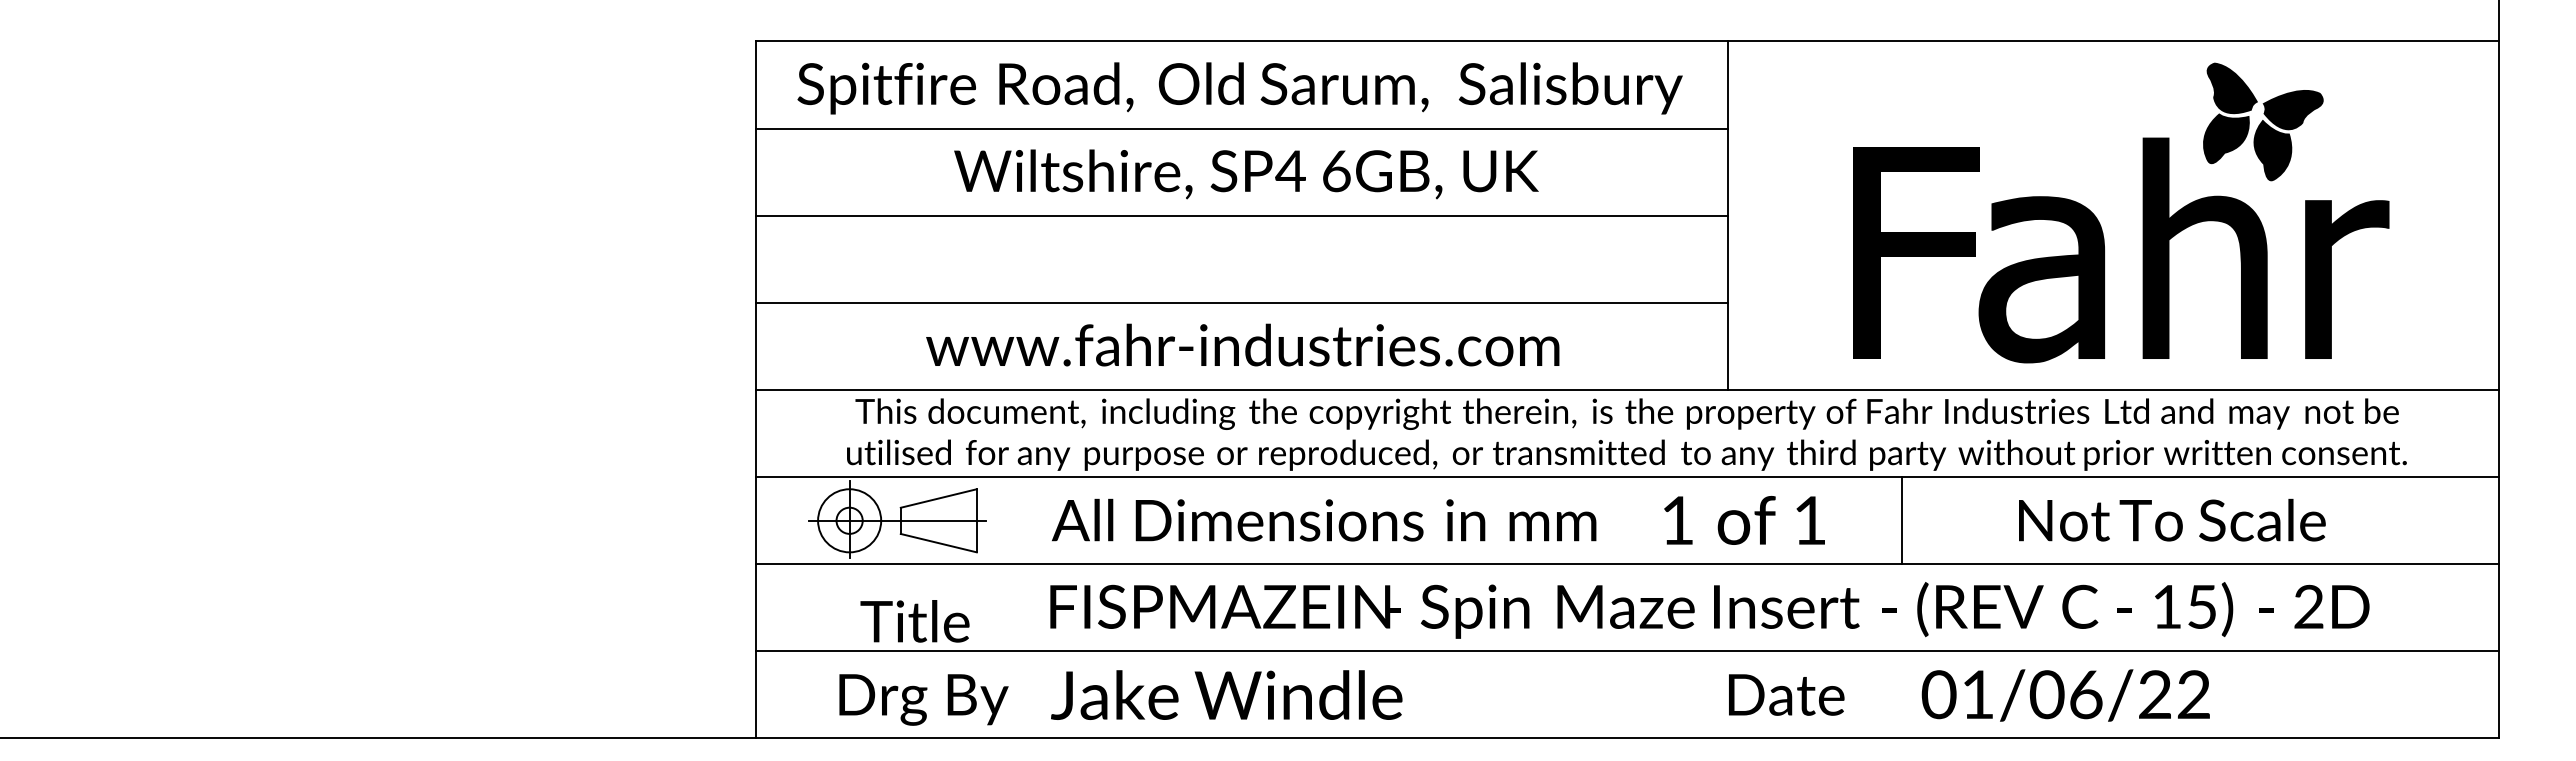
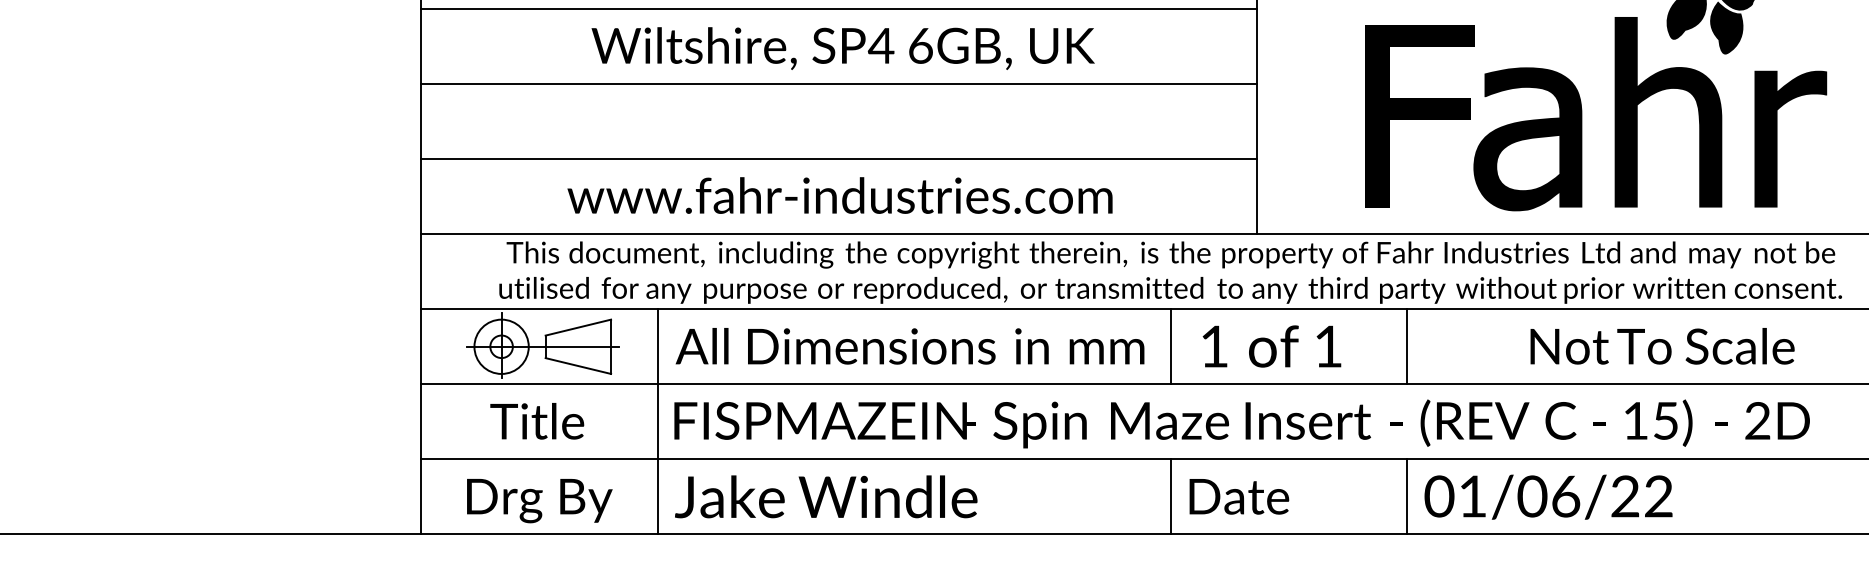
text: (2172, 519) -> (1662, 345), moved
line: (1627, 520) -> (1171, 346), added
line: (1030, 607) -> (657, 421), added
text: (914, 621) -> (536, 421), moved
line: (1627, 694) -> (1171, 496), added
text: (1786, 694) -> (1239, 496), moved
line: (1901, 694) -> (1407, 496), added
text: (923, 699) -> (539, 500), moved

